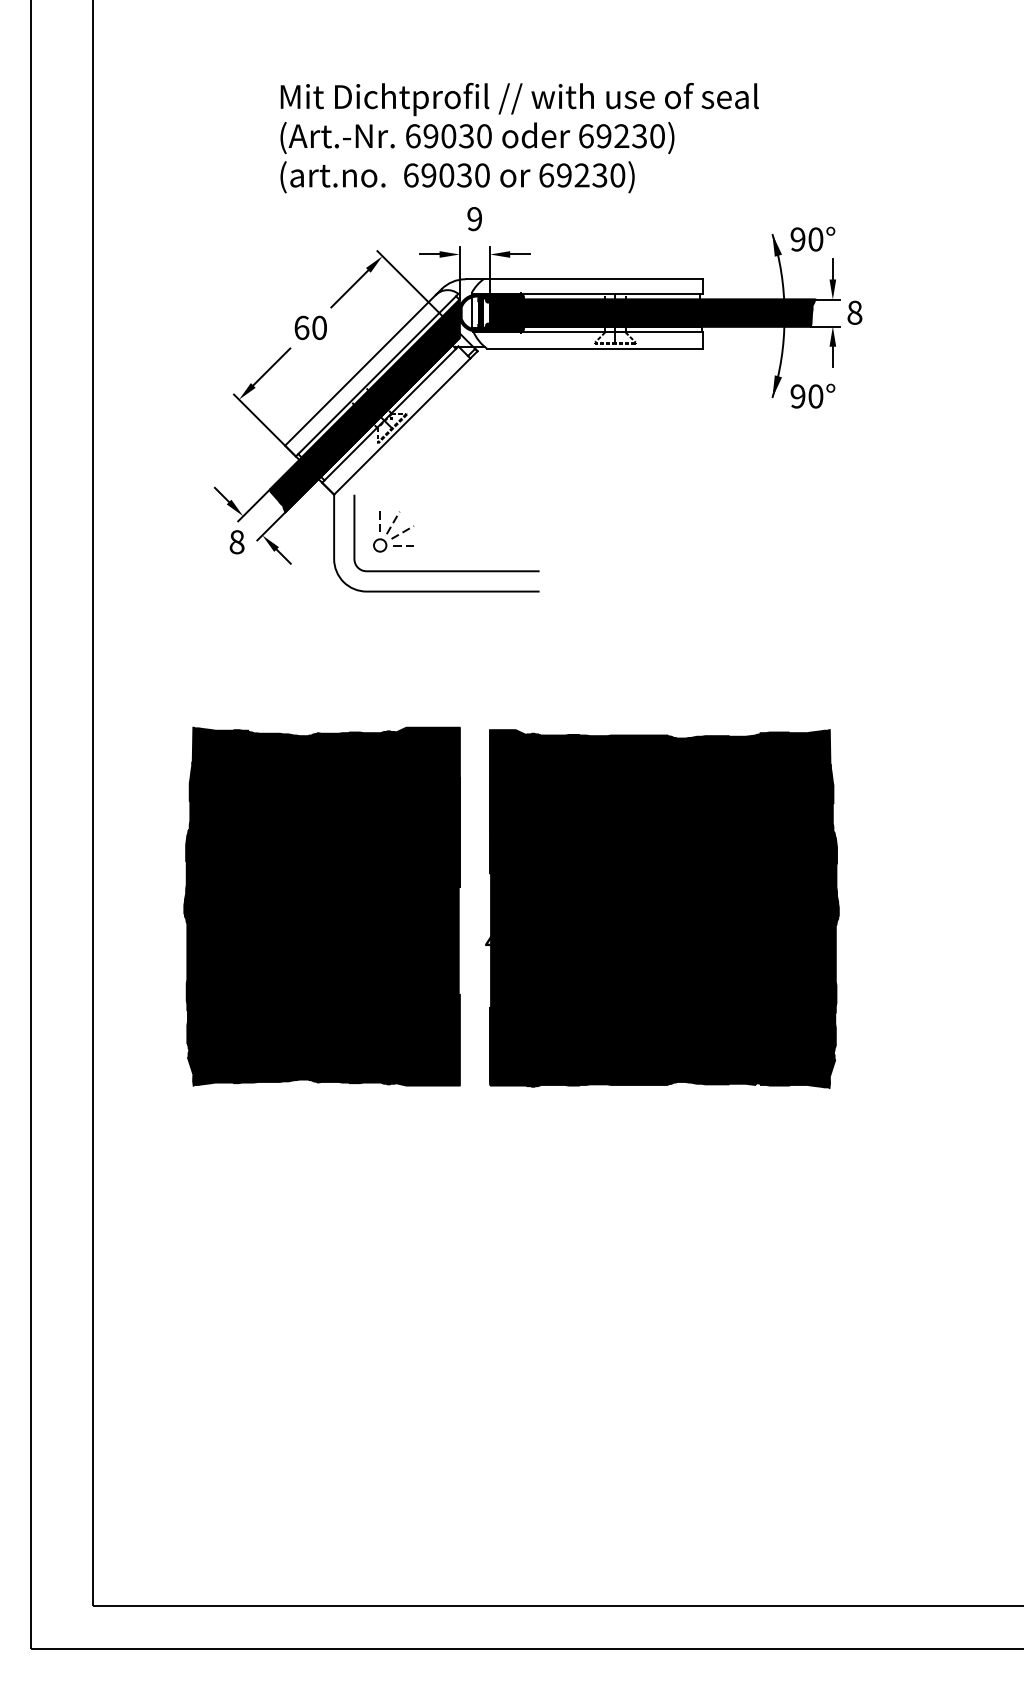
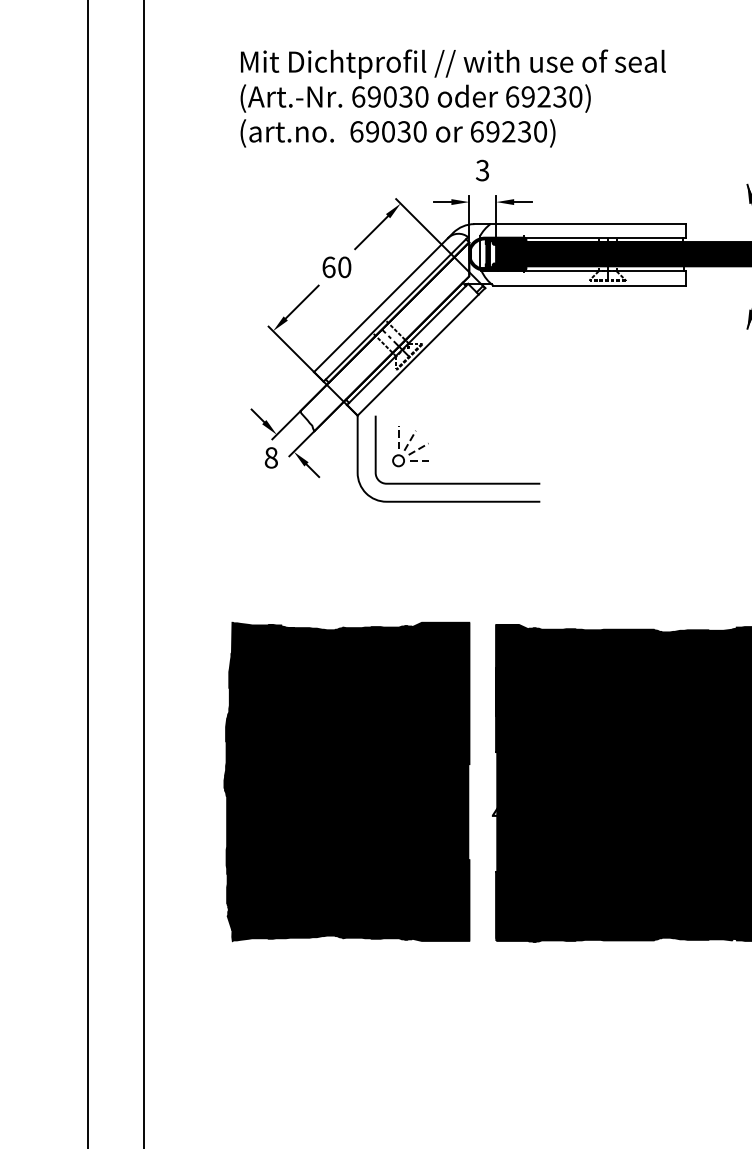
text: (519, 137) -> (453, 98), moved
text: (474, 219) -> (482, 170), 9 -> 3
fill: (364, 405) -> (384, 336), removed

